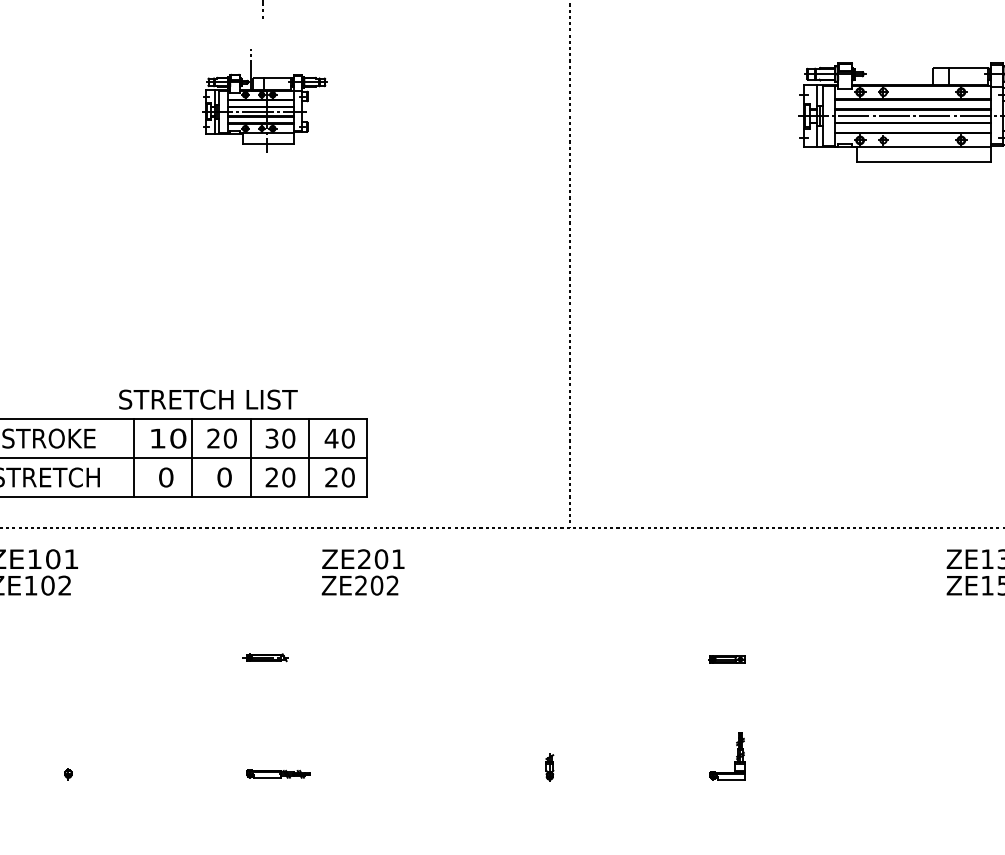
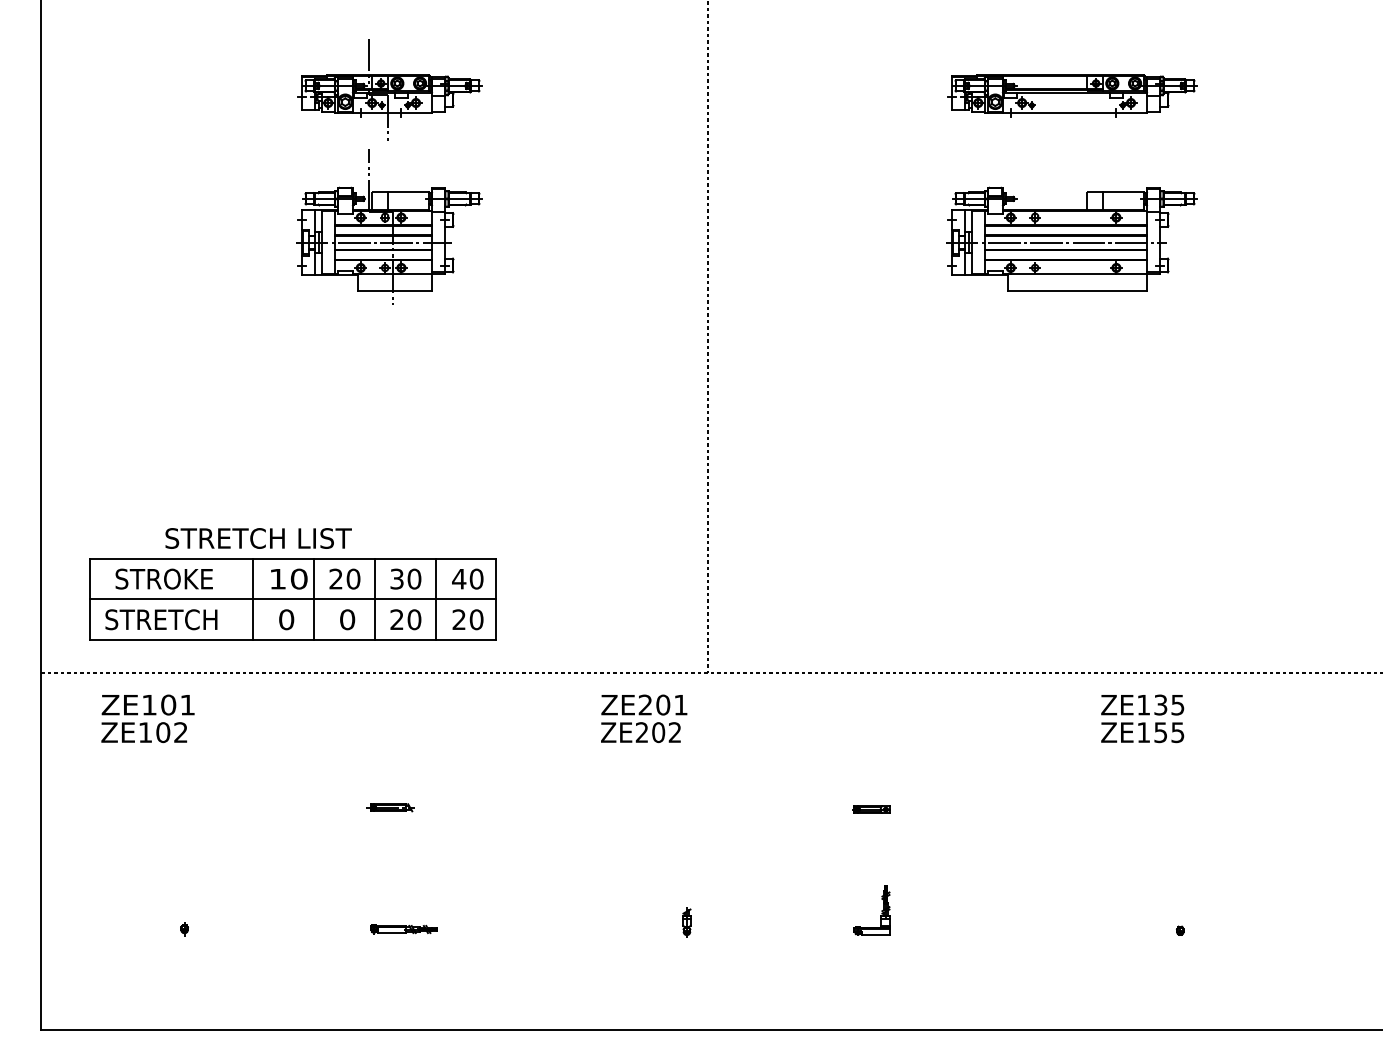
part: (264, 100) -> (389, 226), size x1.43
text: (208, 399) -> (258, 538), moved
text: (363, 572) -> (644, 718), moved

